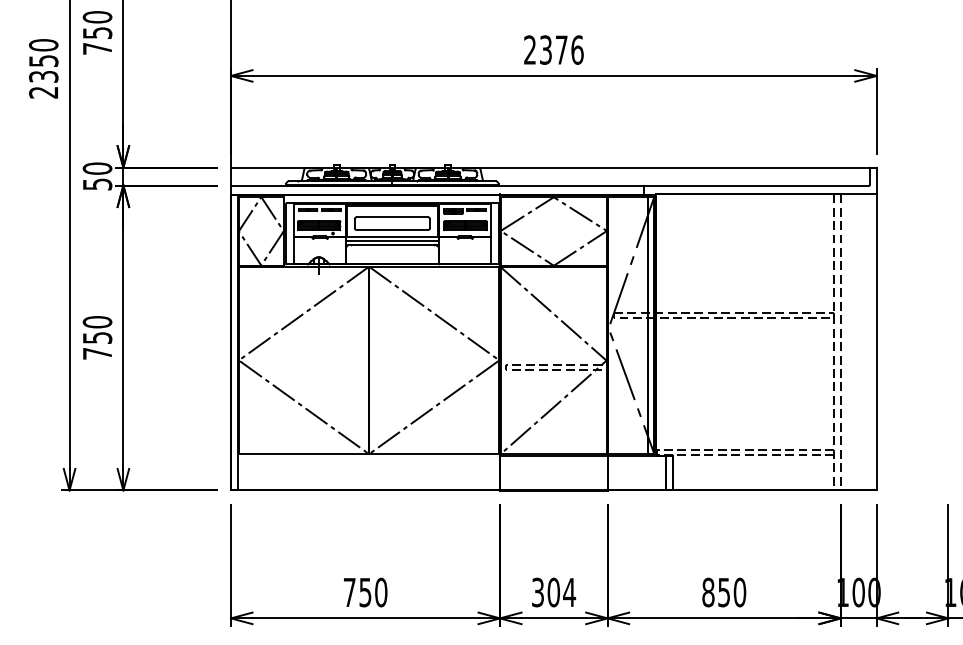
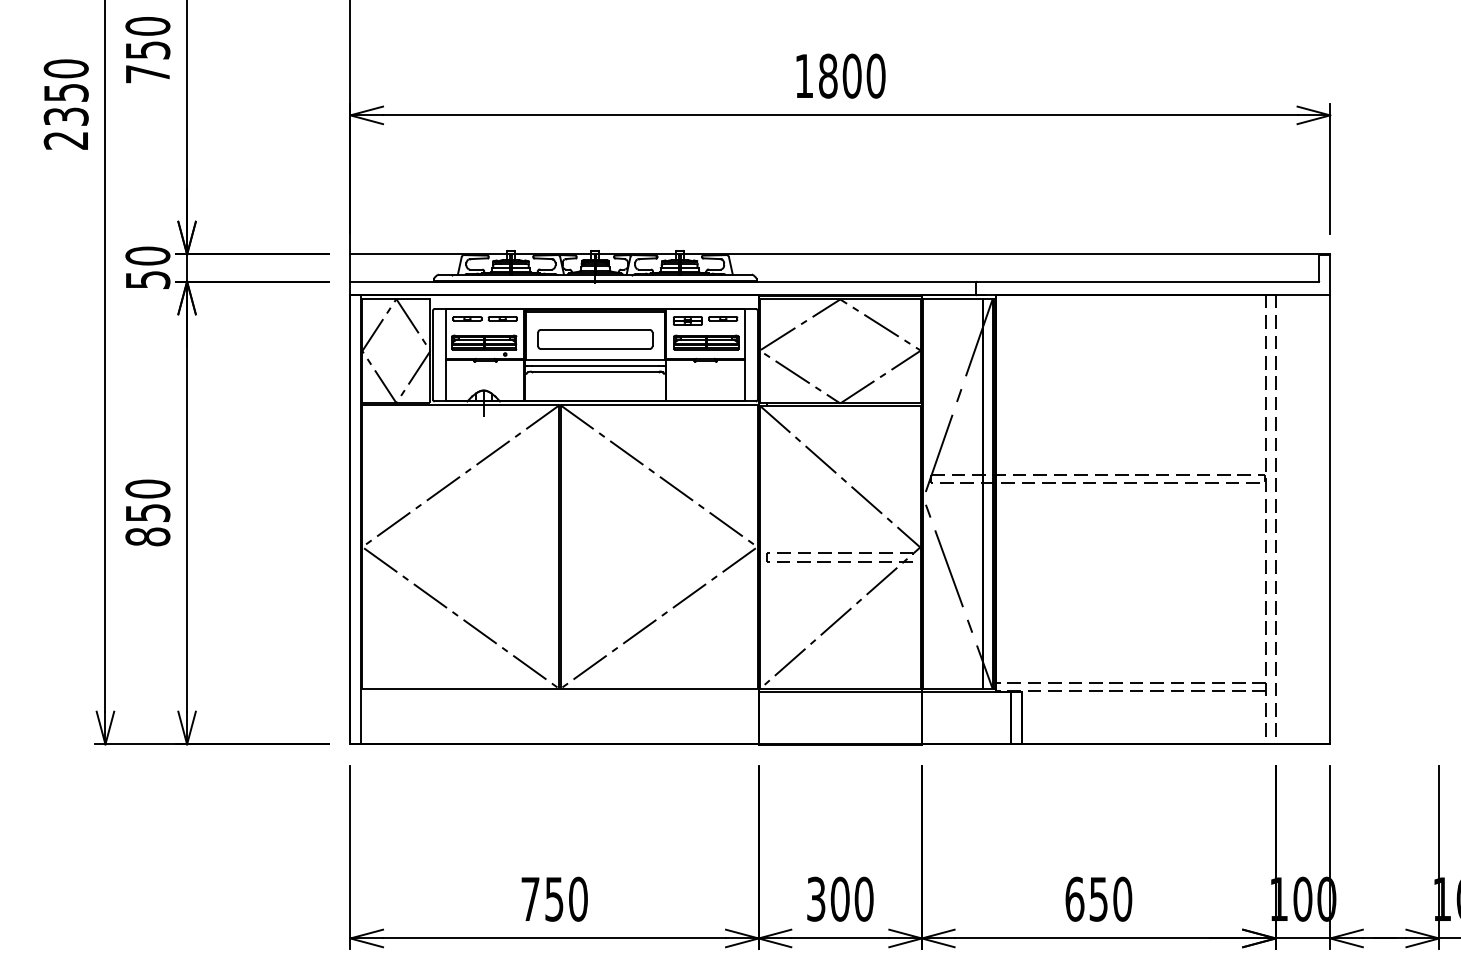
text: (553, 49) -> (839, 75), 2376 -> 1800
text: (97, 353) -> (147, 536), 750 -> 850
text: (569, 592) -> (864, 899), 304 -> 300
text: (708, 592) -> (1074, 899), 850 -> 650

